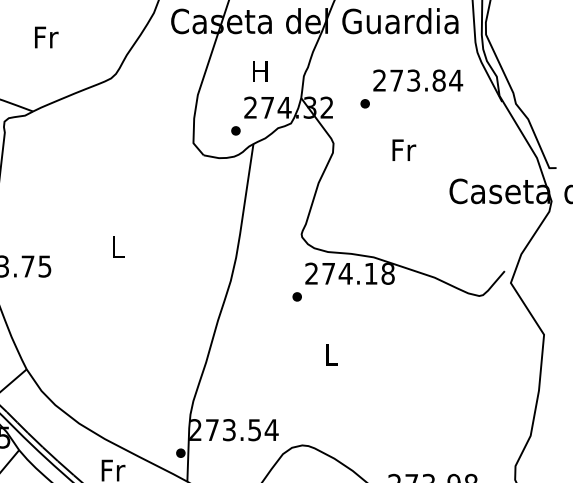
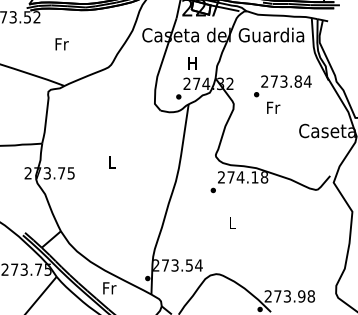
text: (45, 37) -> (61, 44), moved
text: (411, 89) -> (282, 86), moved

